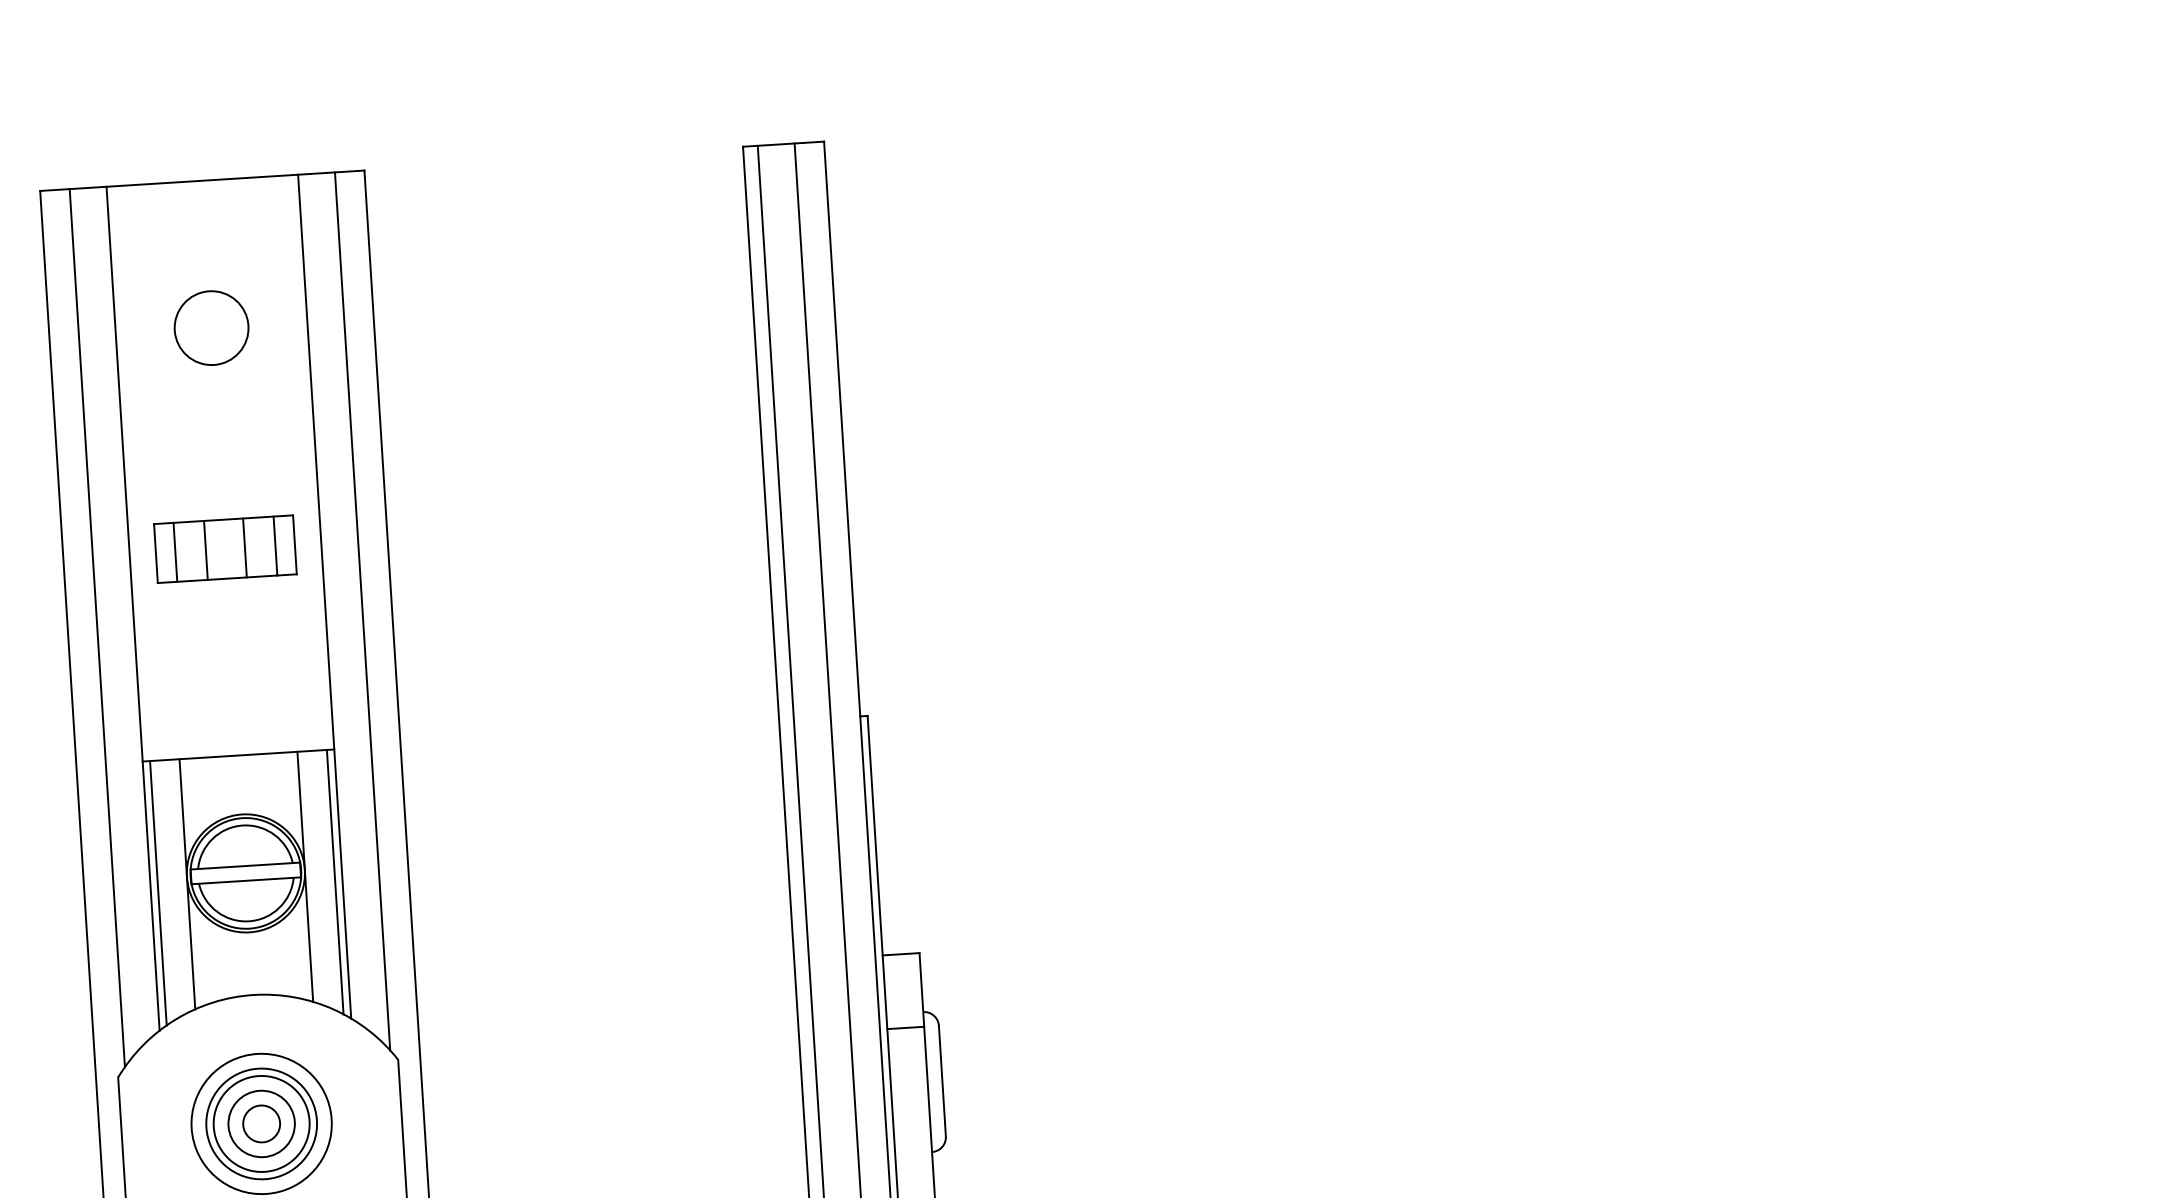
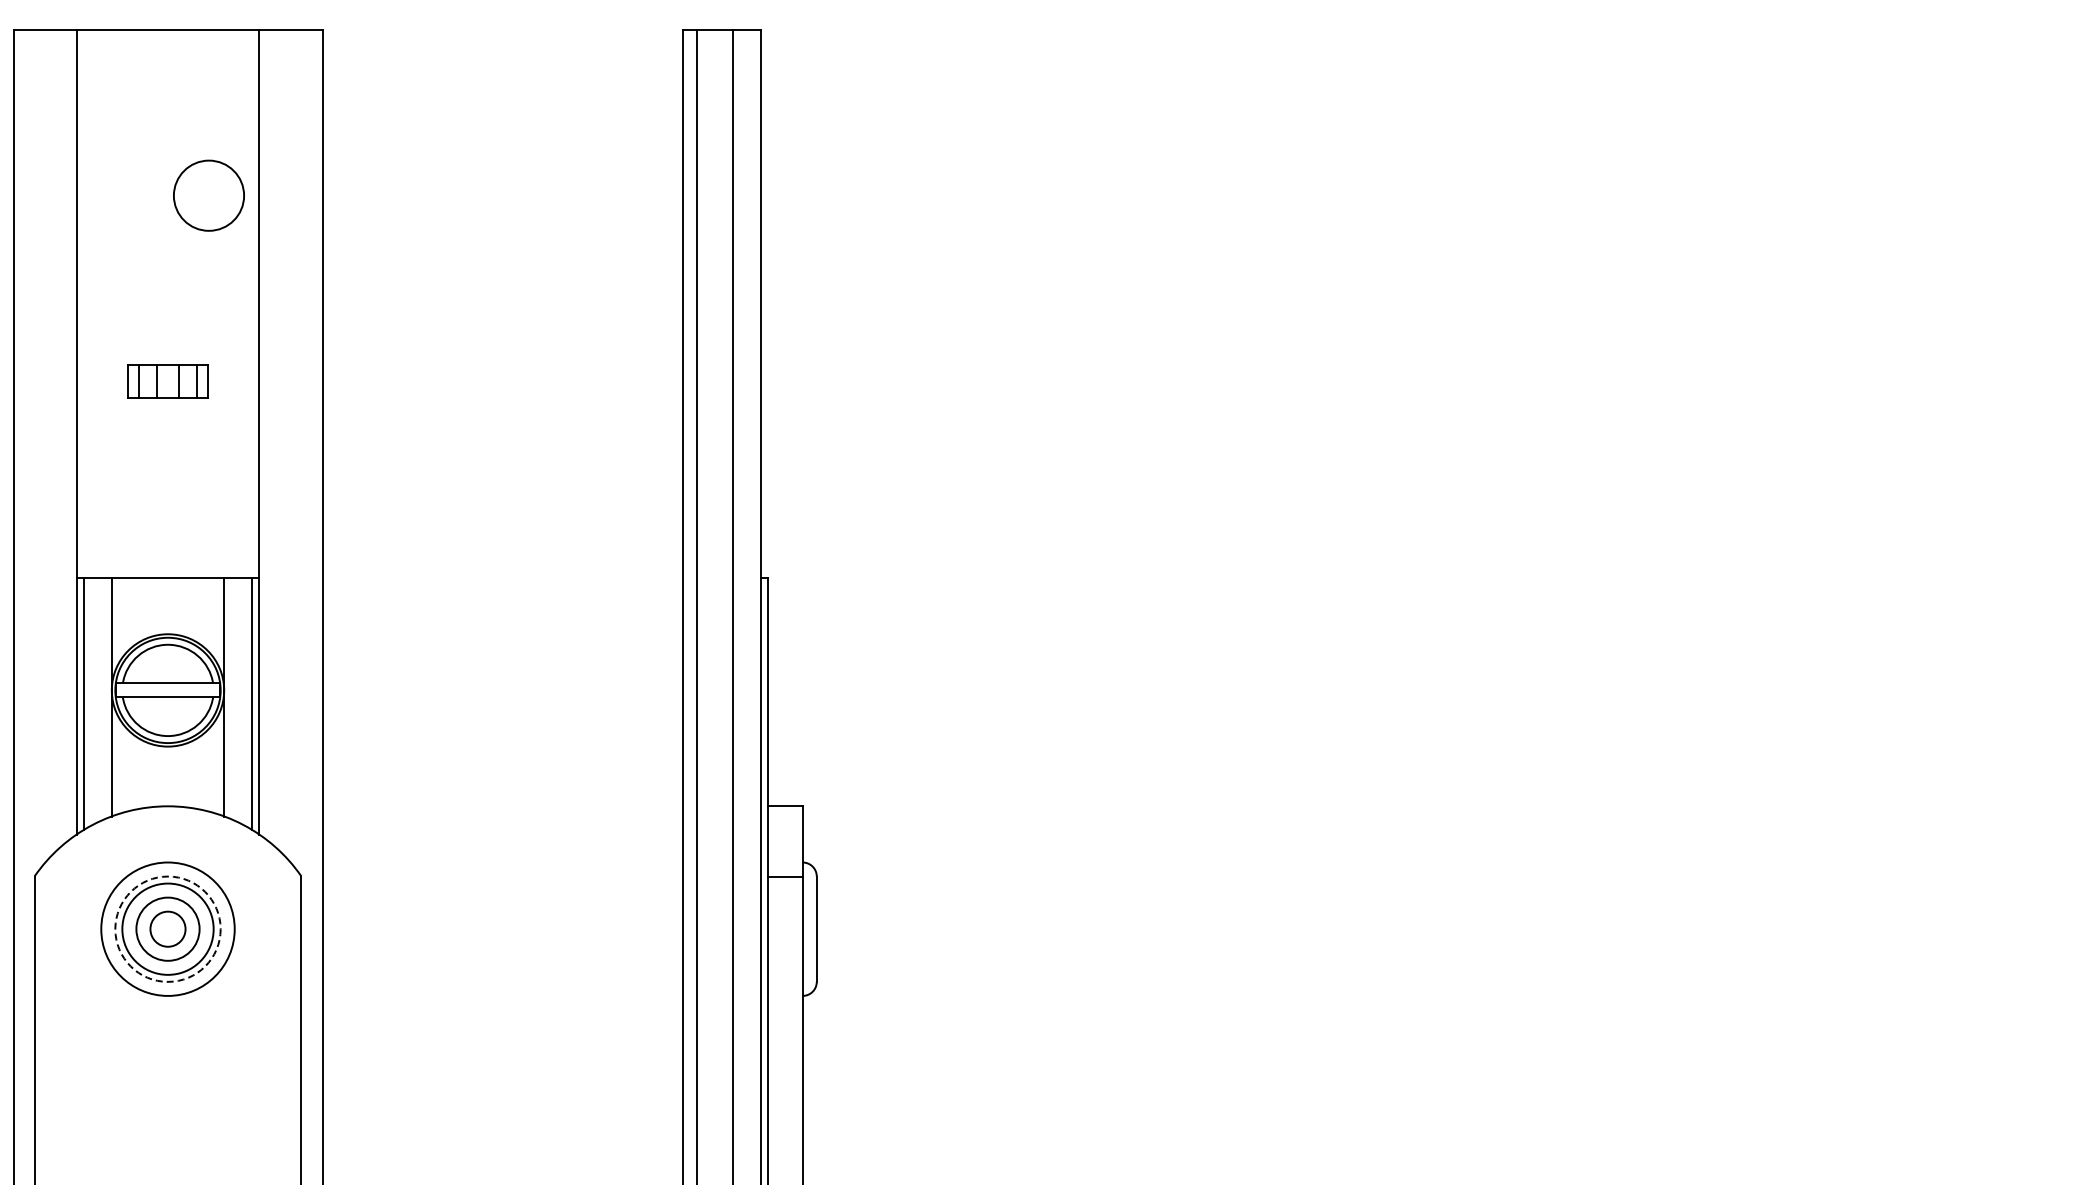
circle: (211, 327) -> (208, 195), moved
part: (224, 549) -> (167, 381), size x0.6
line: (362, 611) -> (294, 448), removed
line: (97, 627) -> (41, 448), removed
circle: (261, 1123) -> (167, 928), solid -> dashed

